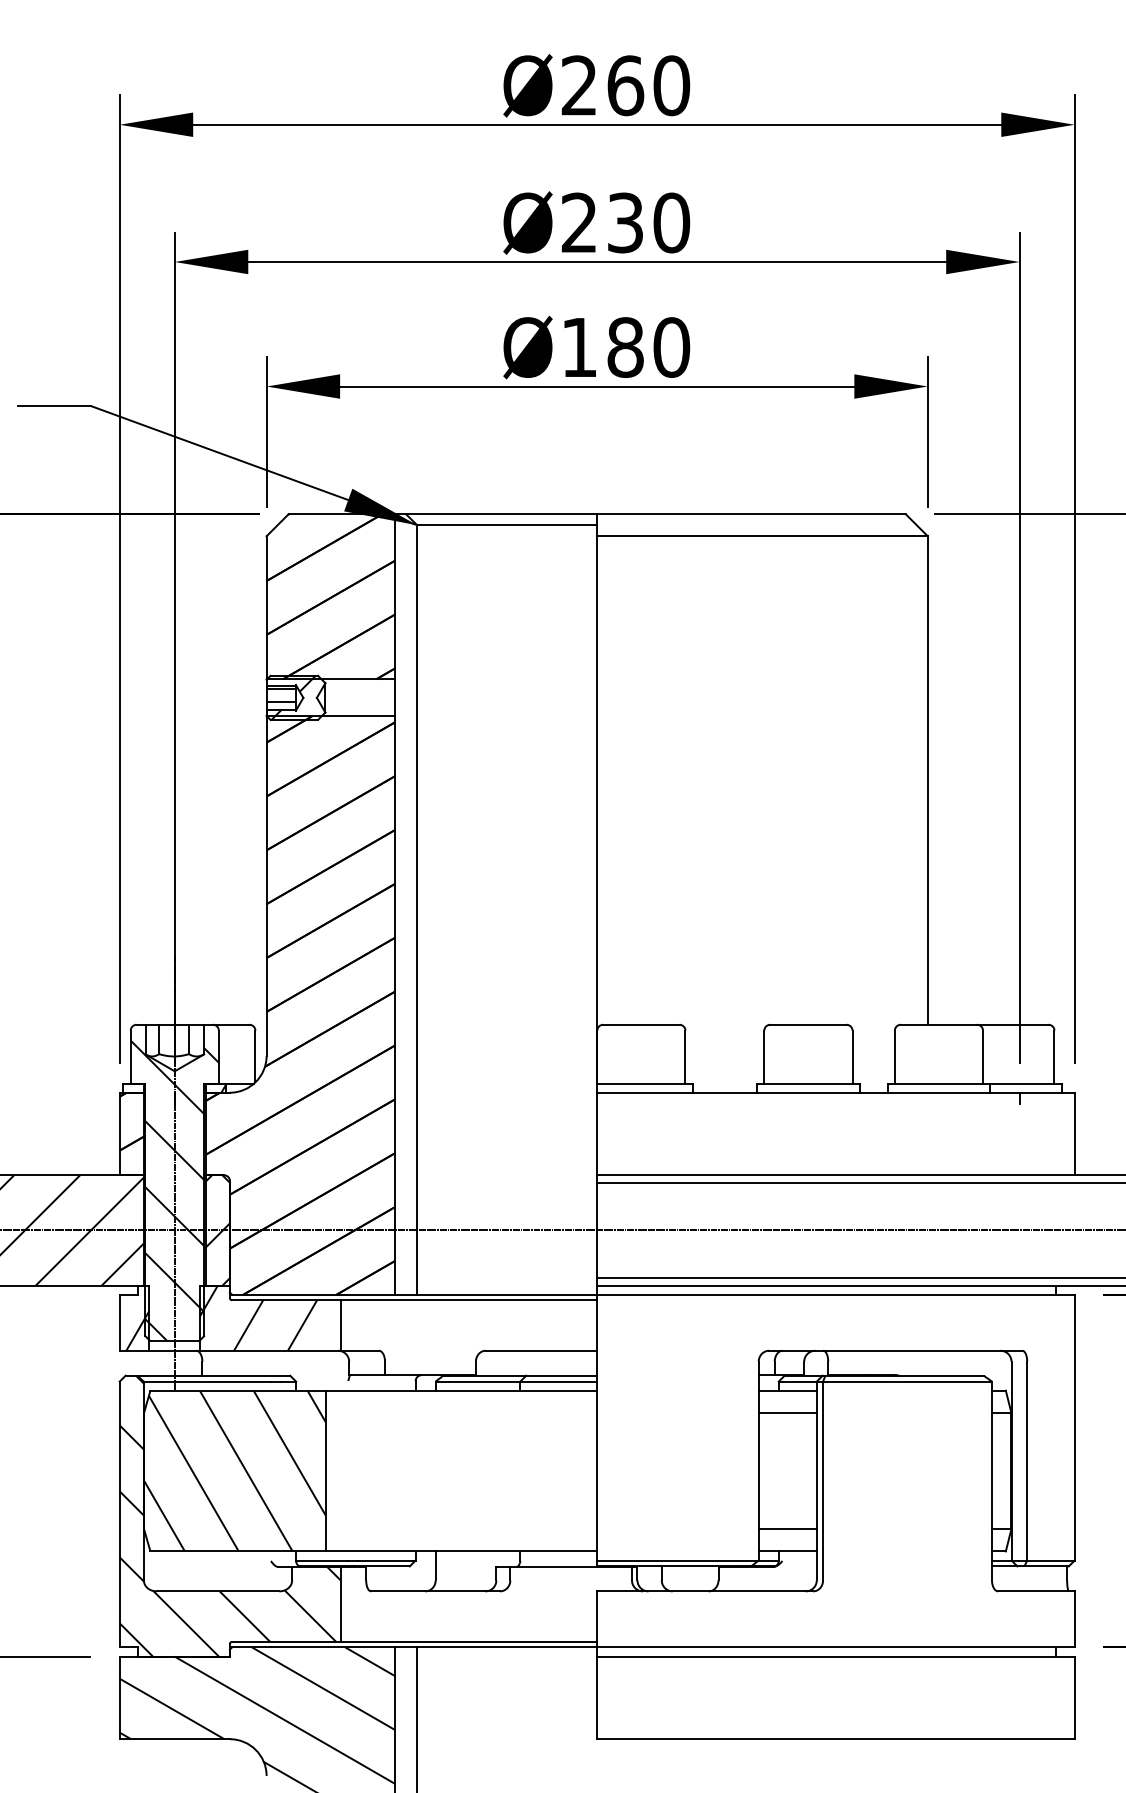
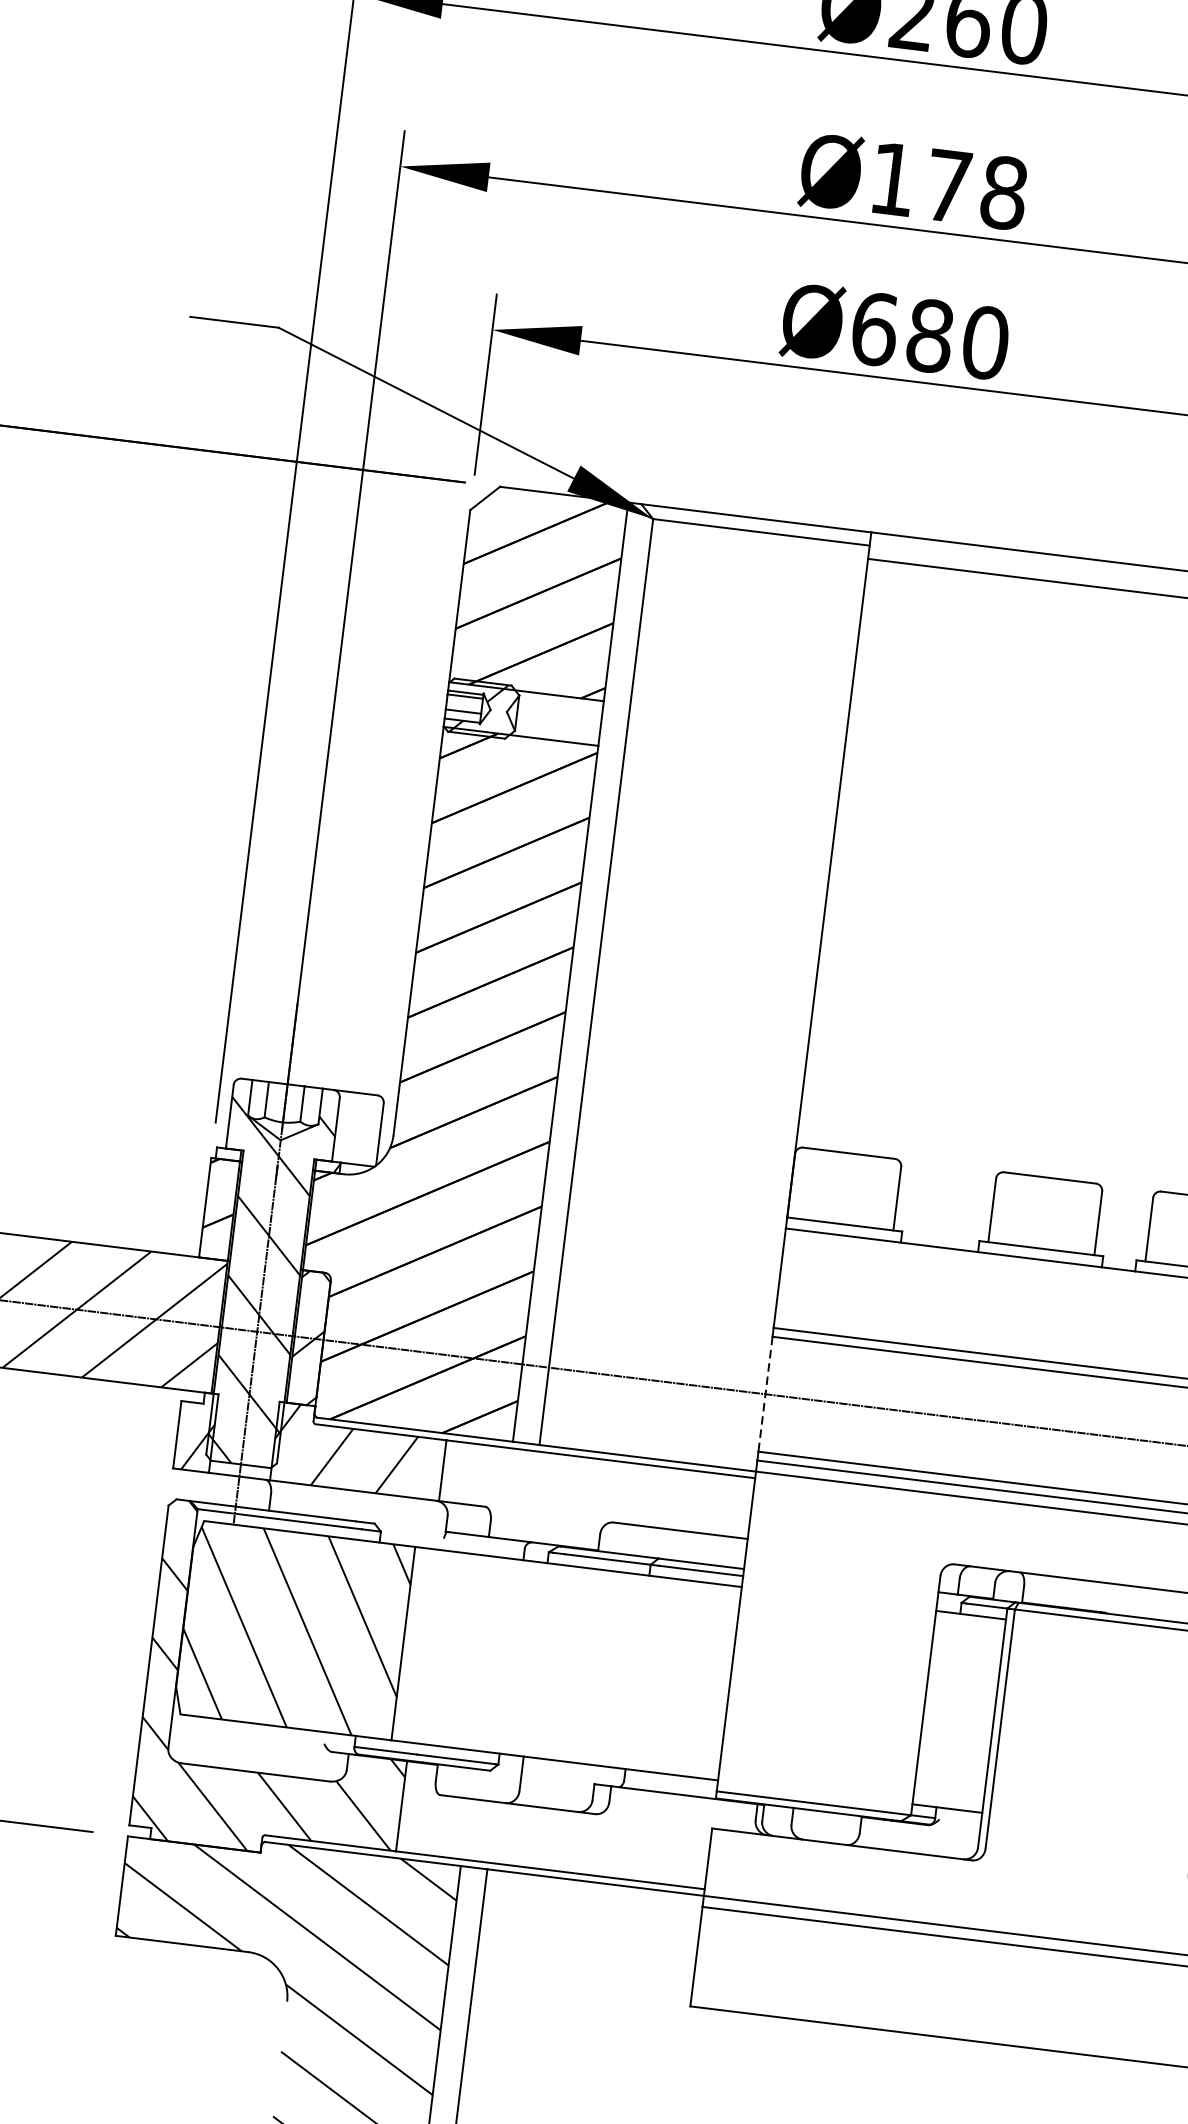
text: (625, 222) -> (948, 185), Ø230 -> Ø178
text: (579, 347) -> (874, 329), Ø180 -> Ø680
line: (597, 1230) -> (765, 1394), solid -> dashed
line: (787, 1412) -> (967, 1641), removed
line: (787, 1529) -> (950, 1782), removed

